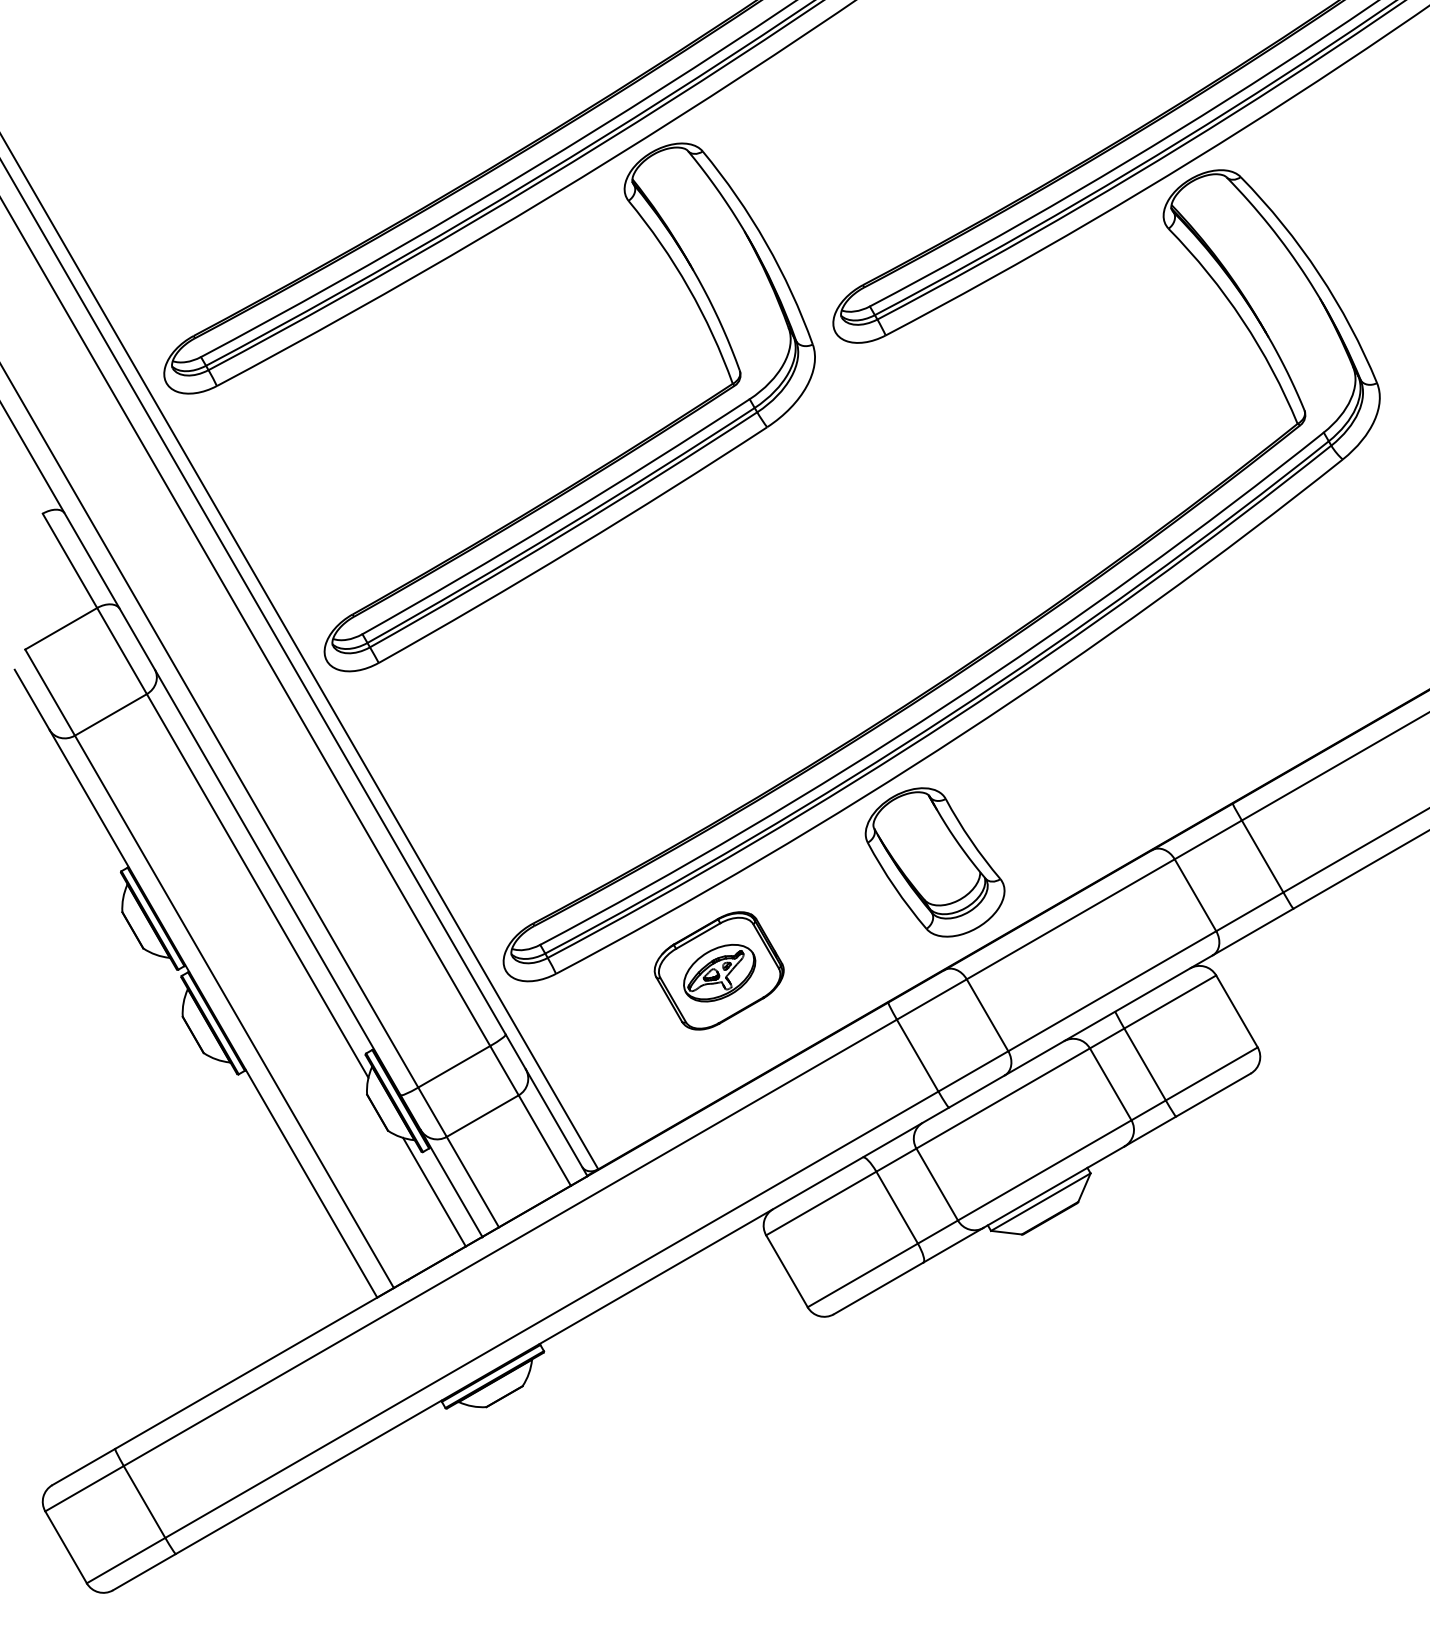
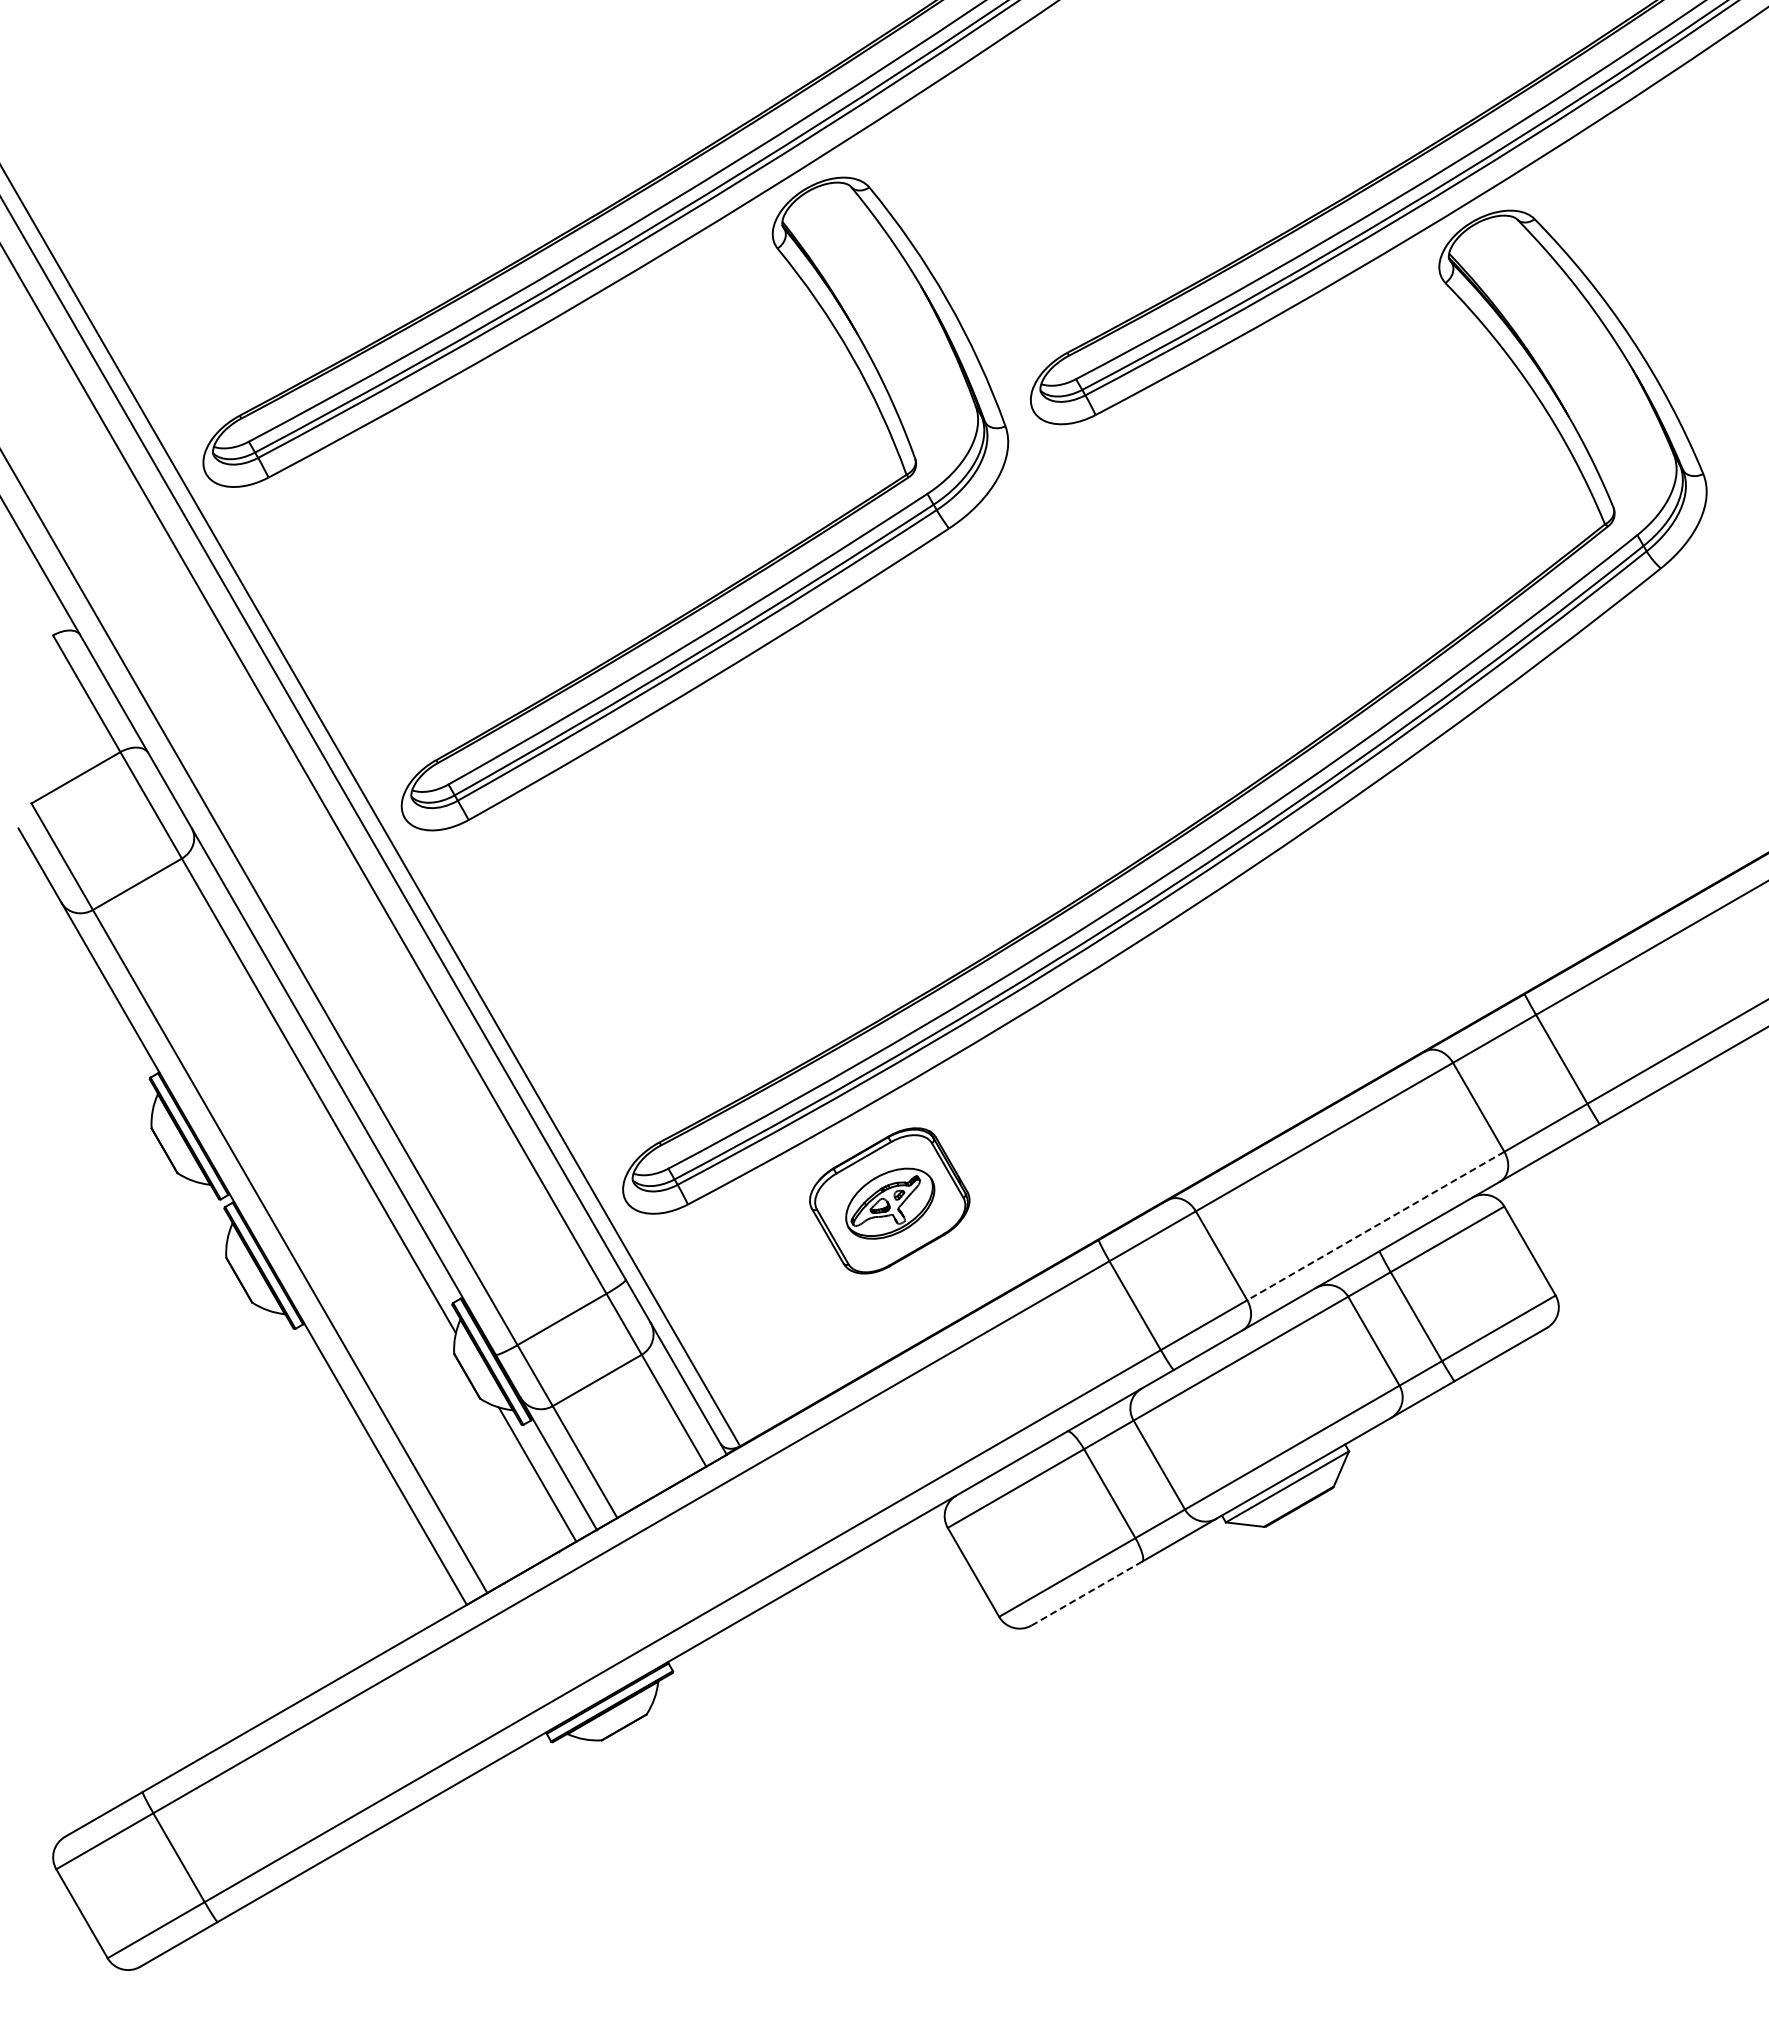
part: (934, 862) -> (1156, 1066), removed
line: (1112, 991) -> (1375, 1226), solid -> dashed
line: (878, 1288) -> (1086, 1593), solid -> dashed

